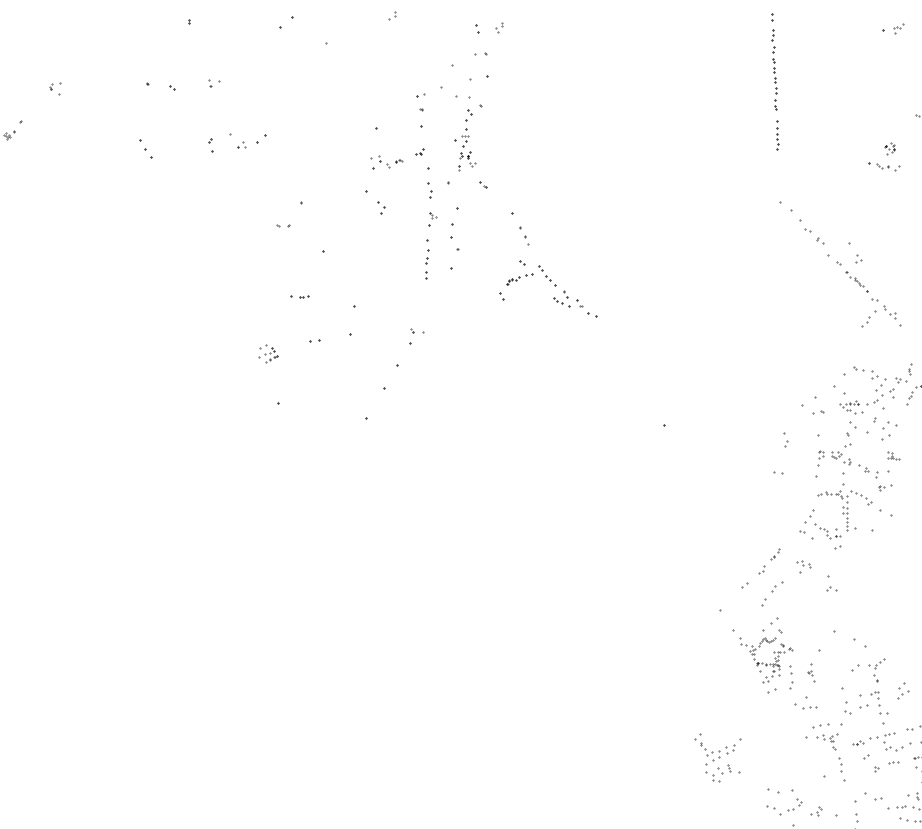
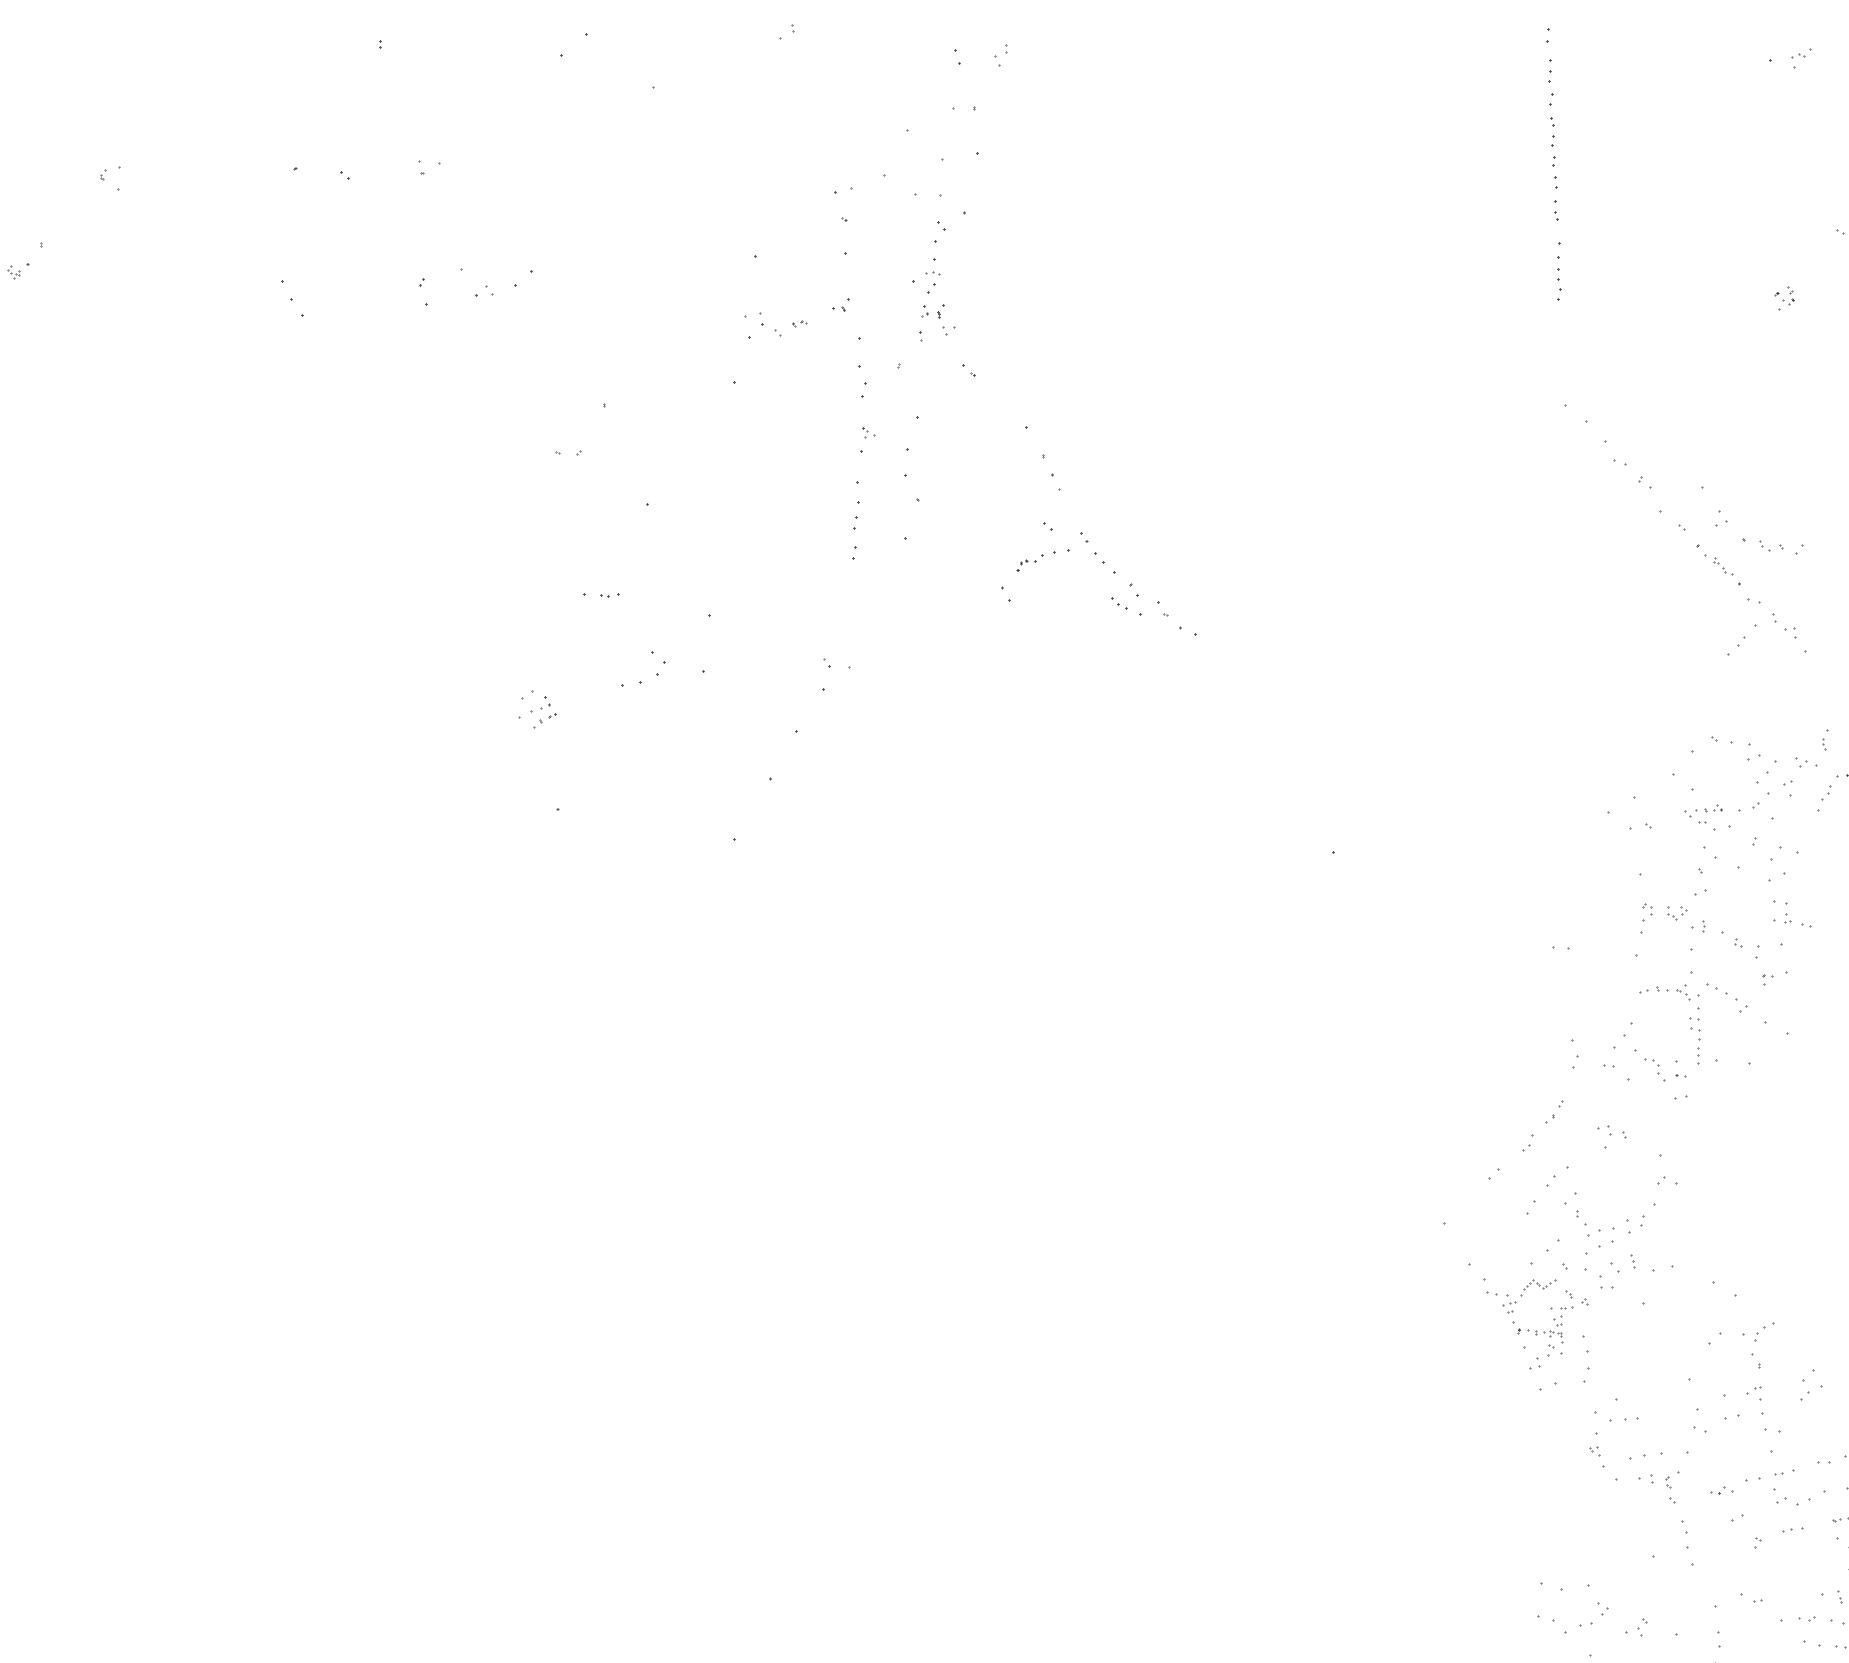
part: (884, 166) -> (1773, 546), moved
part: (381, 207) -> (658, 663), moved
part: (785, 439) -> (1575, 1054), moved
part: (893, 455) -> (1791, 913), size x1.67
part: (811, 672) -> (1597, 1449), moved
part: (717, 757) -> (1609, 1240), moved
part: (873, 796) -> (1751, 1597), size x0.62

